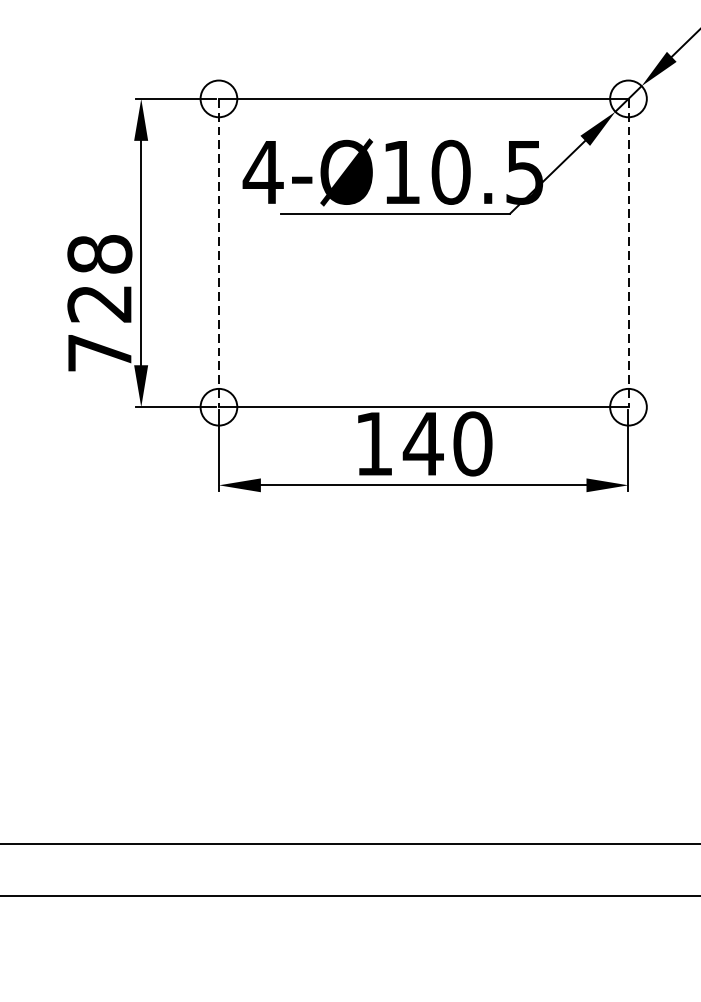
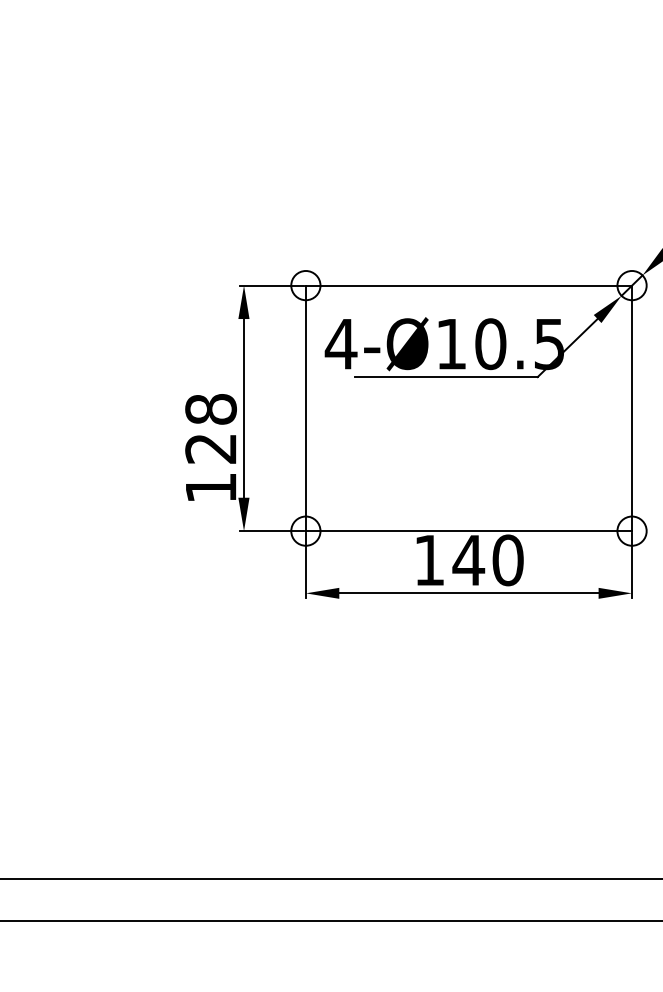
line: (218, 253) -> (305, 408), dashed -> solid
line: (629, 253) -> (632, 408), dashed -> solid
text: (100, 352) -> (211, 487), 728 -> 128

